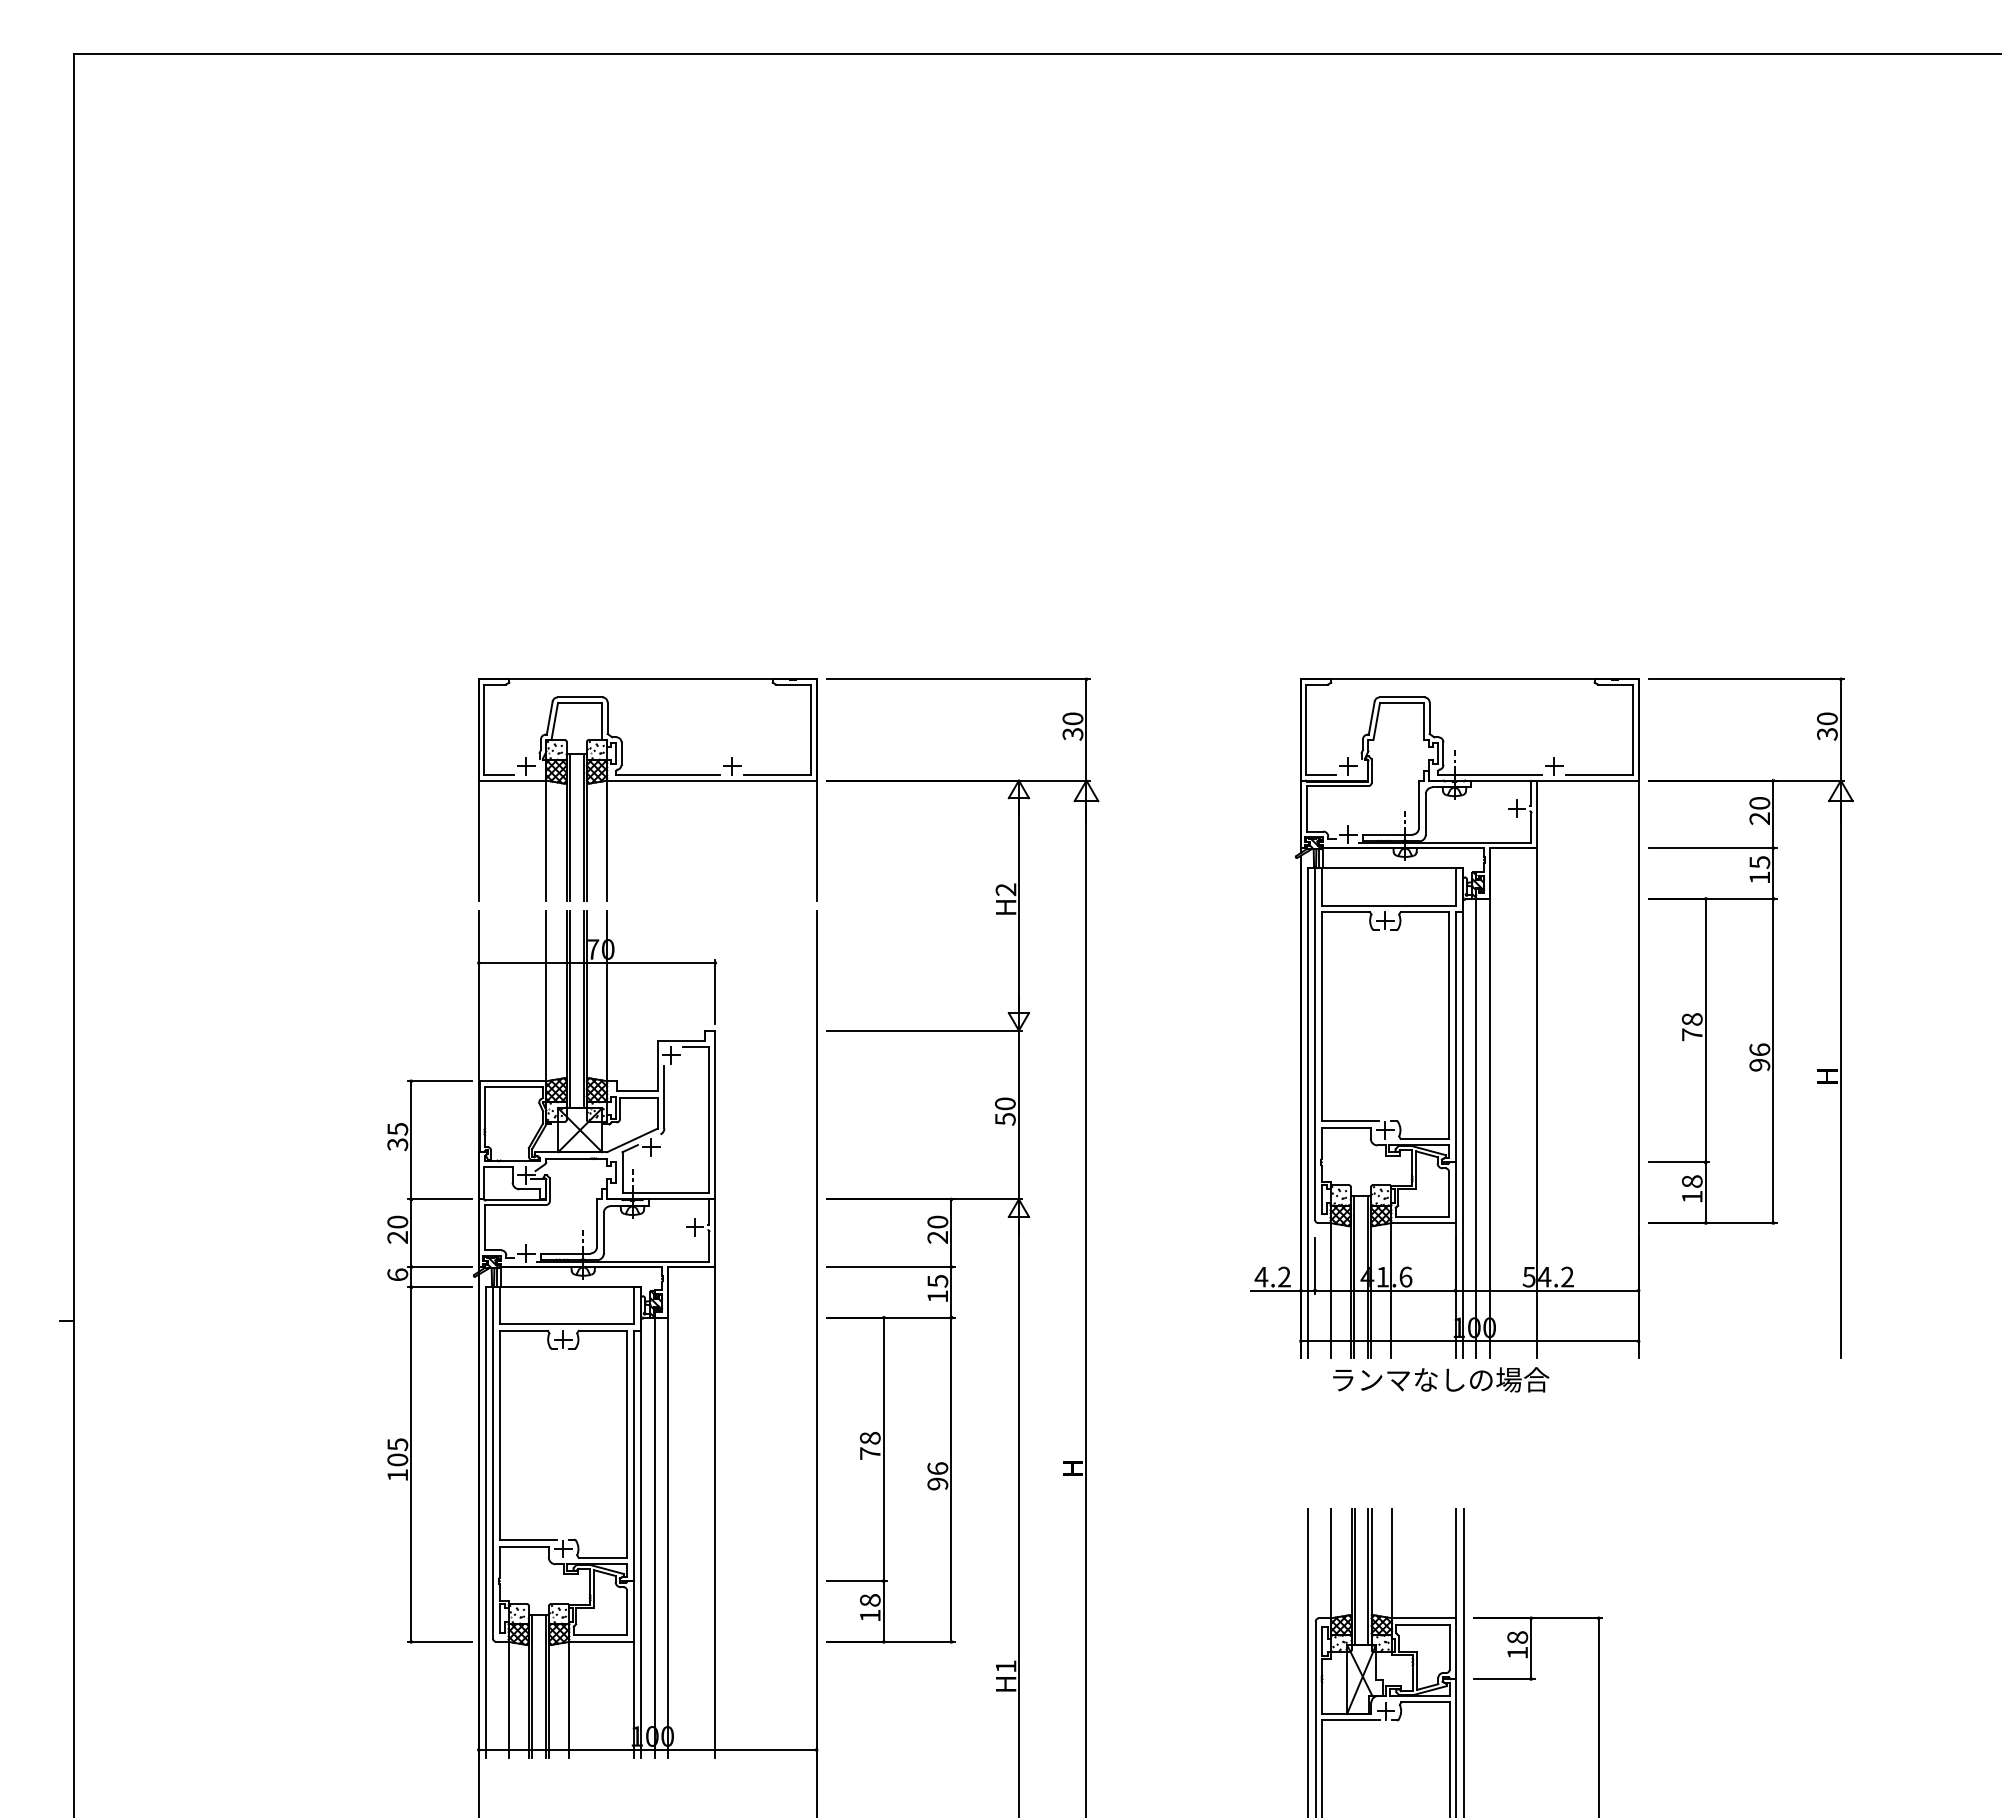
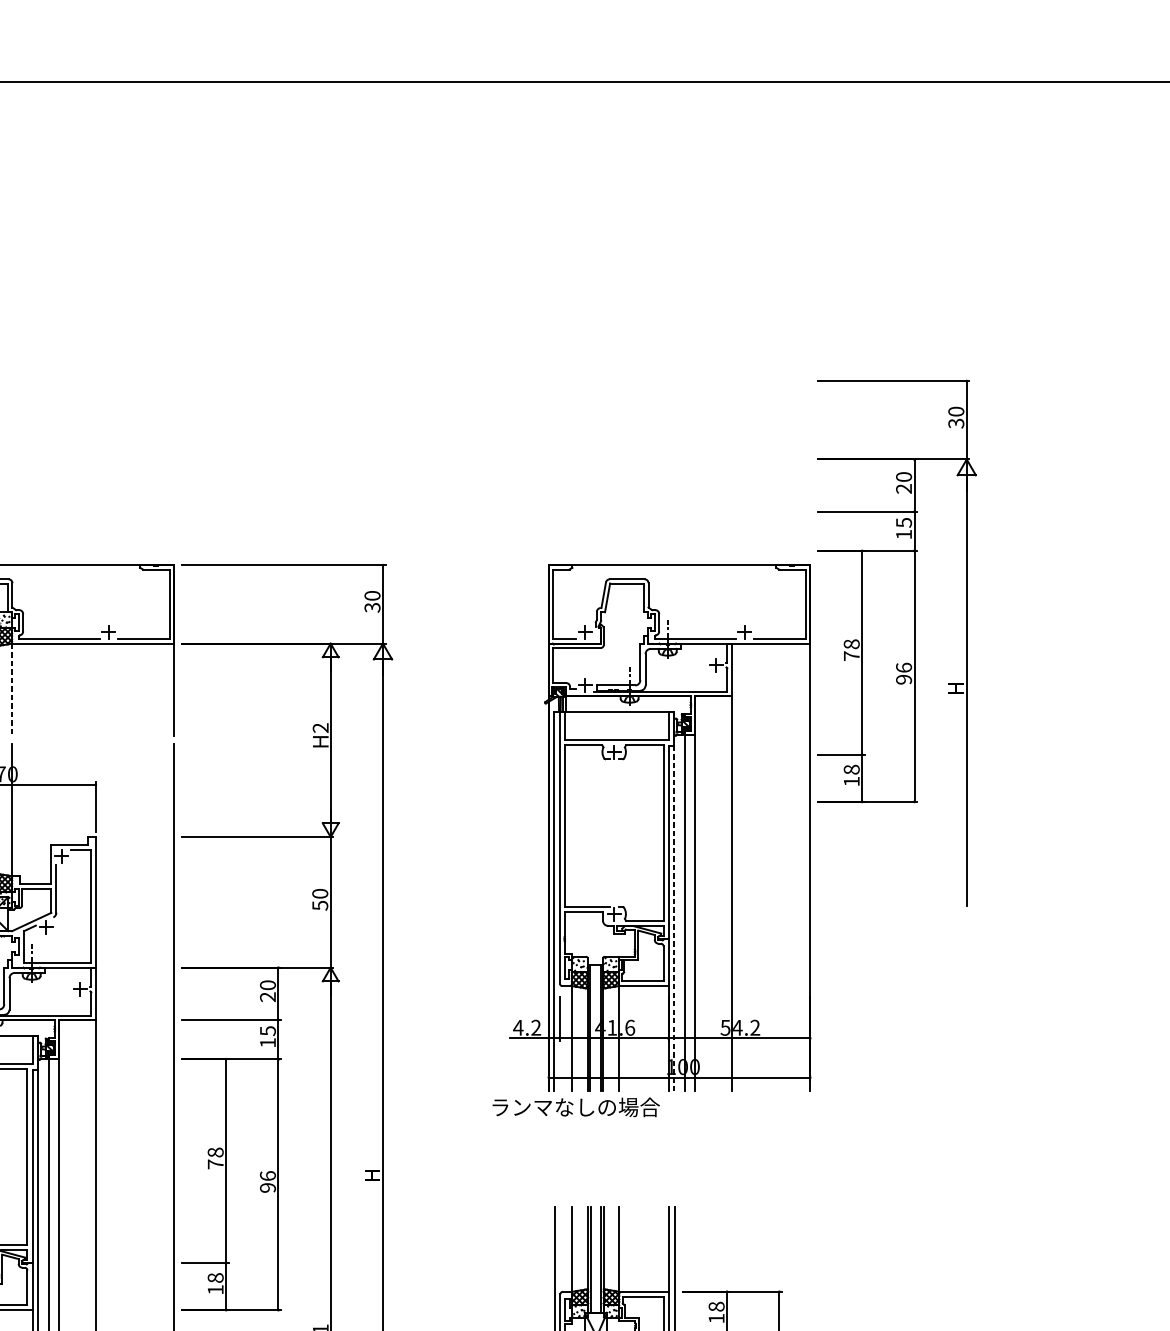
line: (607, 840) -> (12, 689), solid -> dashed
part: (1750, 1017) -> (896, 642), moved
line: (1462, 1113) -> (673, 901), solid -> dashed
text: (1441, 1379) -> (576, 1107), moved

